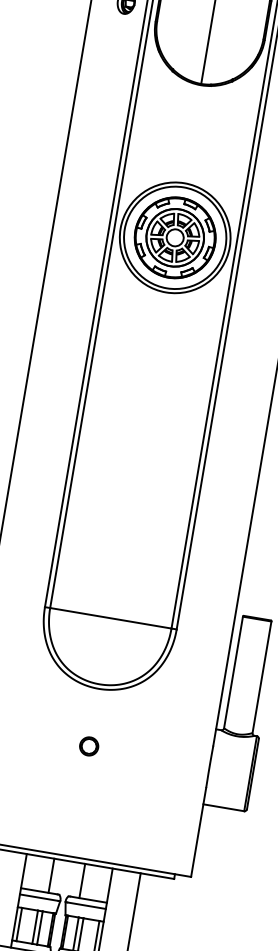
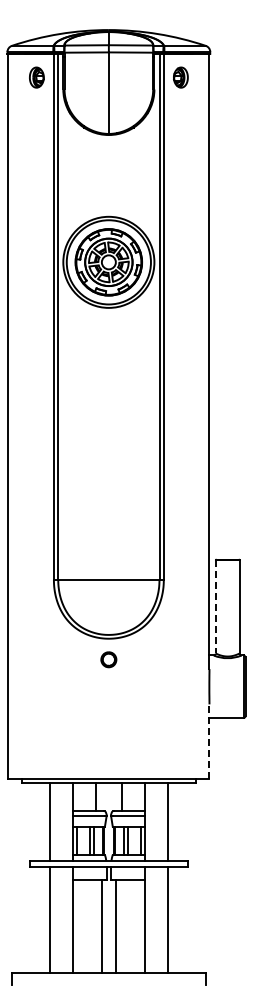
line: (233, 671) -> (215, 606), solid -> dashed
part: (88, 746) -> (108, 659), moved
line: (198, 832) -> (209, 741), solid -> dashed

